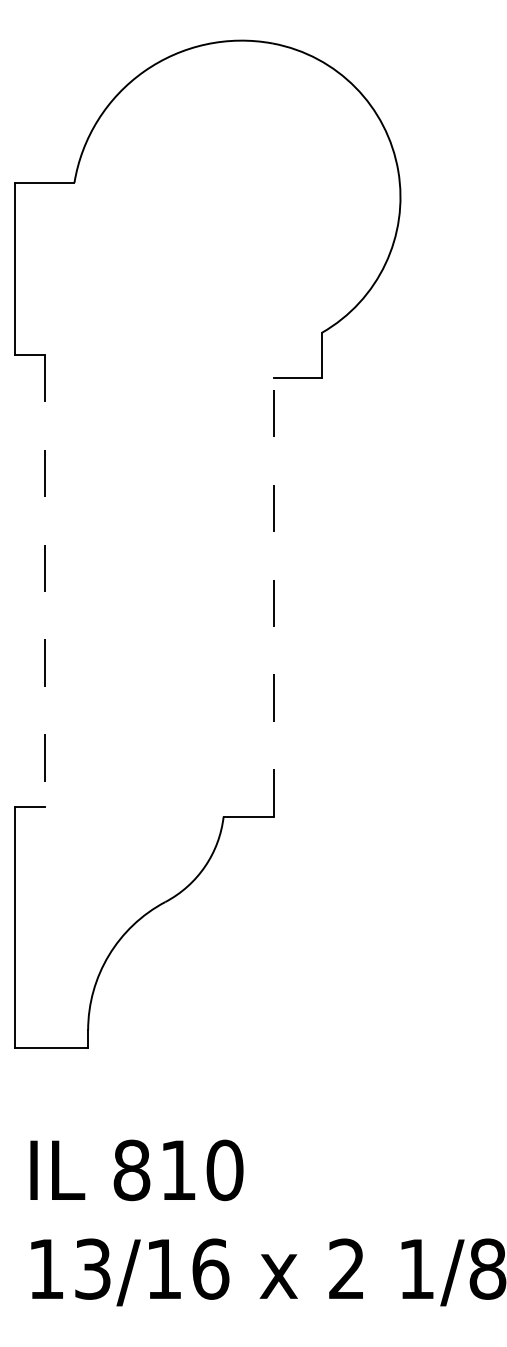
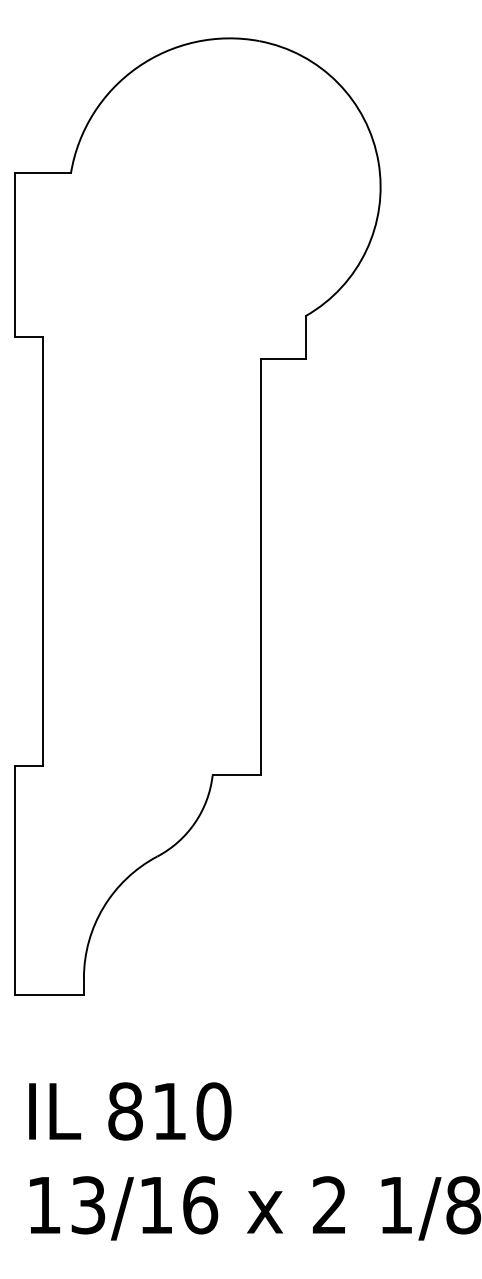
line: (44, 580) -> (42, 551), dashed -> solid
line: (274, 596) -> (260, 566), dashed -> solid

